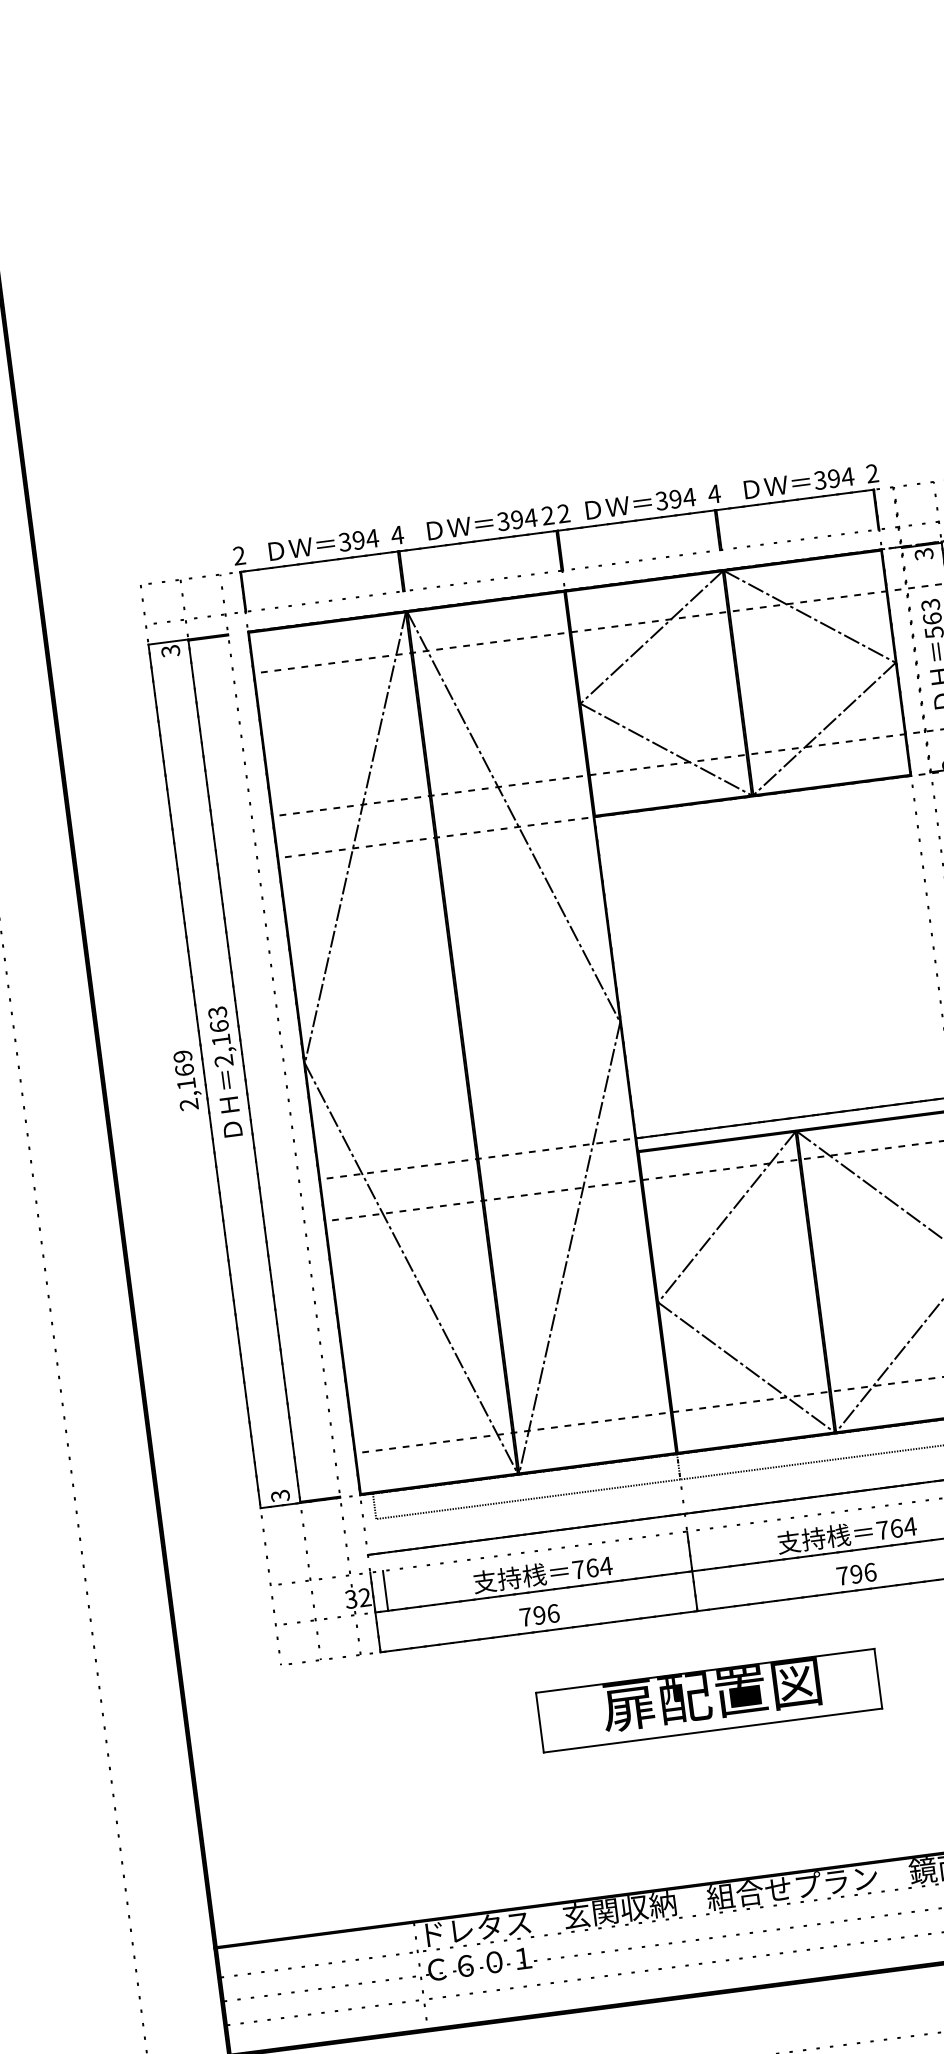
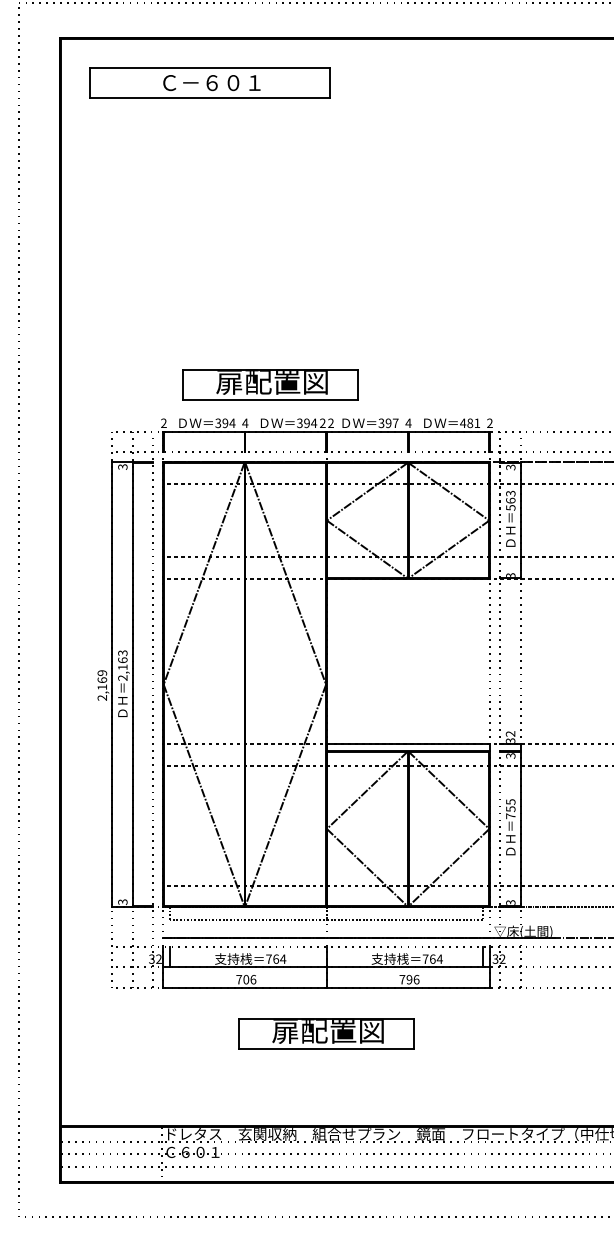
part: (436, 453) -> (270, 384), added
text: (834, 478) -> (470, 423), 394 -> 481
text: (688, 495) -> (395, 422), 394 -> 397
text: (540, 1614) -> (246, 979), 796 -> 706

